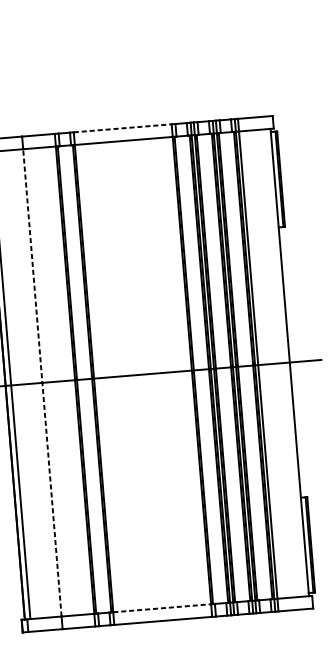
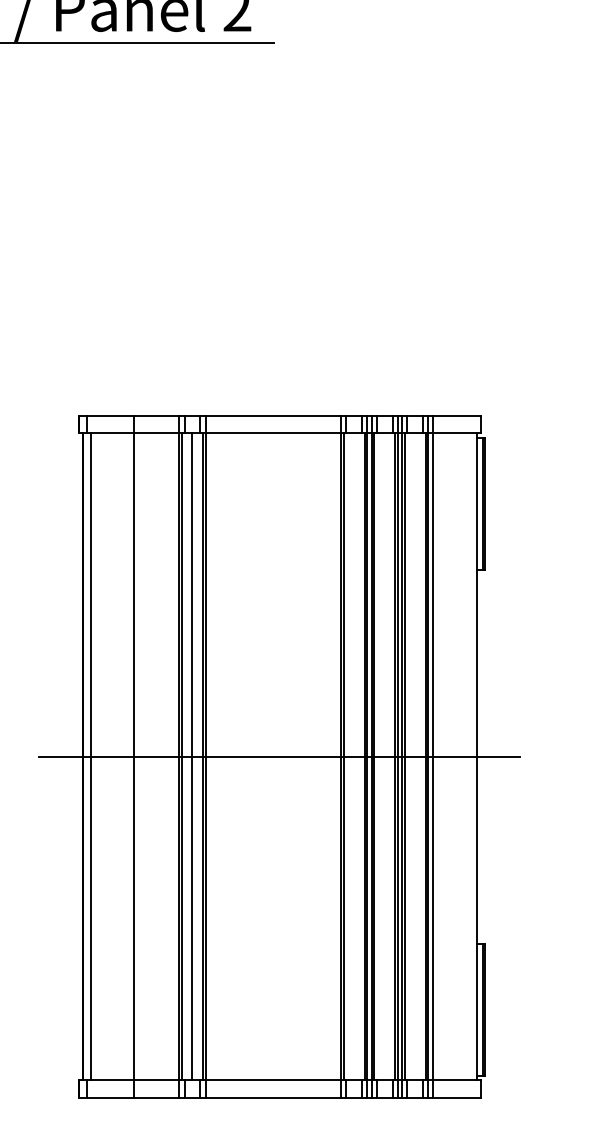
line: (122, 128) -> (273, 415), dashed -> solid
line: (84, 379) -> (192, 756), added
line: (42, 382) -> (133, 756), dashed -> solid
line: (162, 608) -> (273, 1080), dashed -> solid

